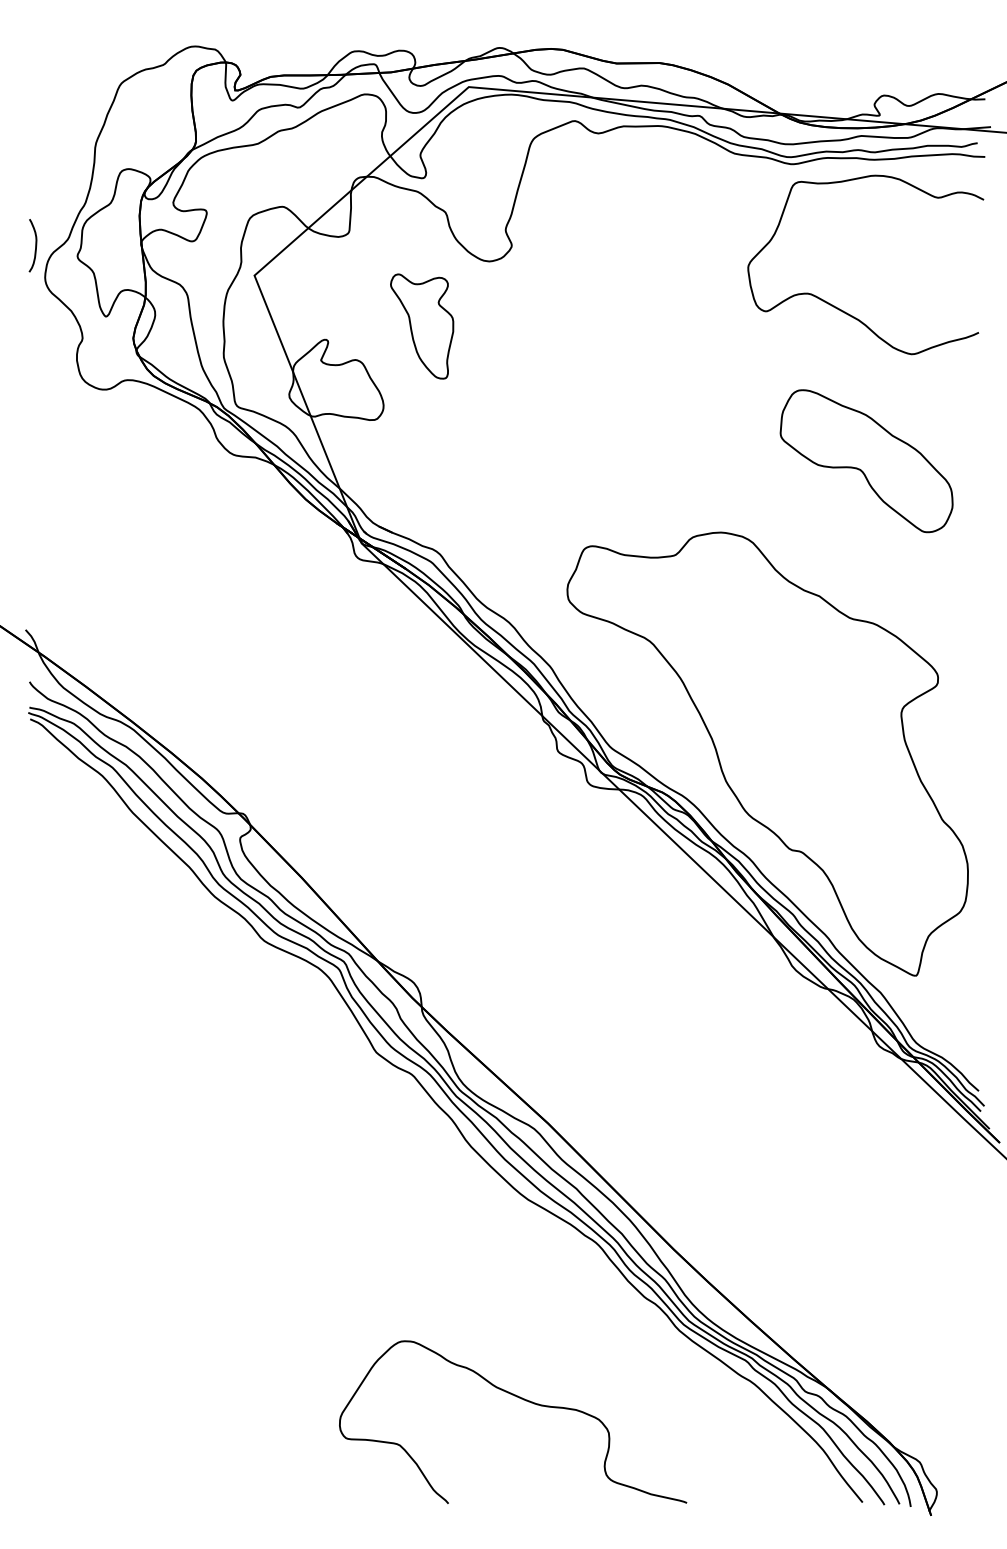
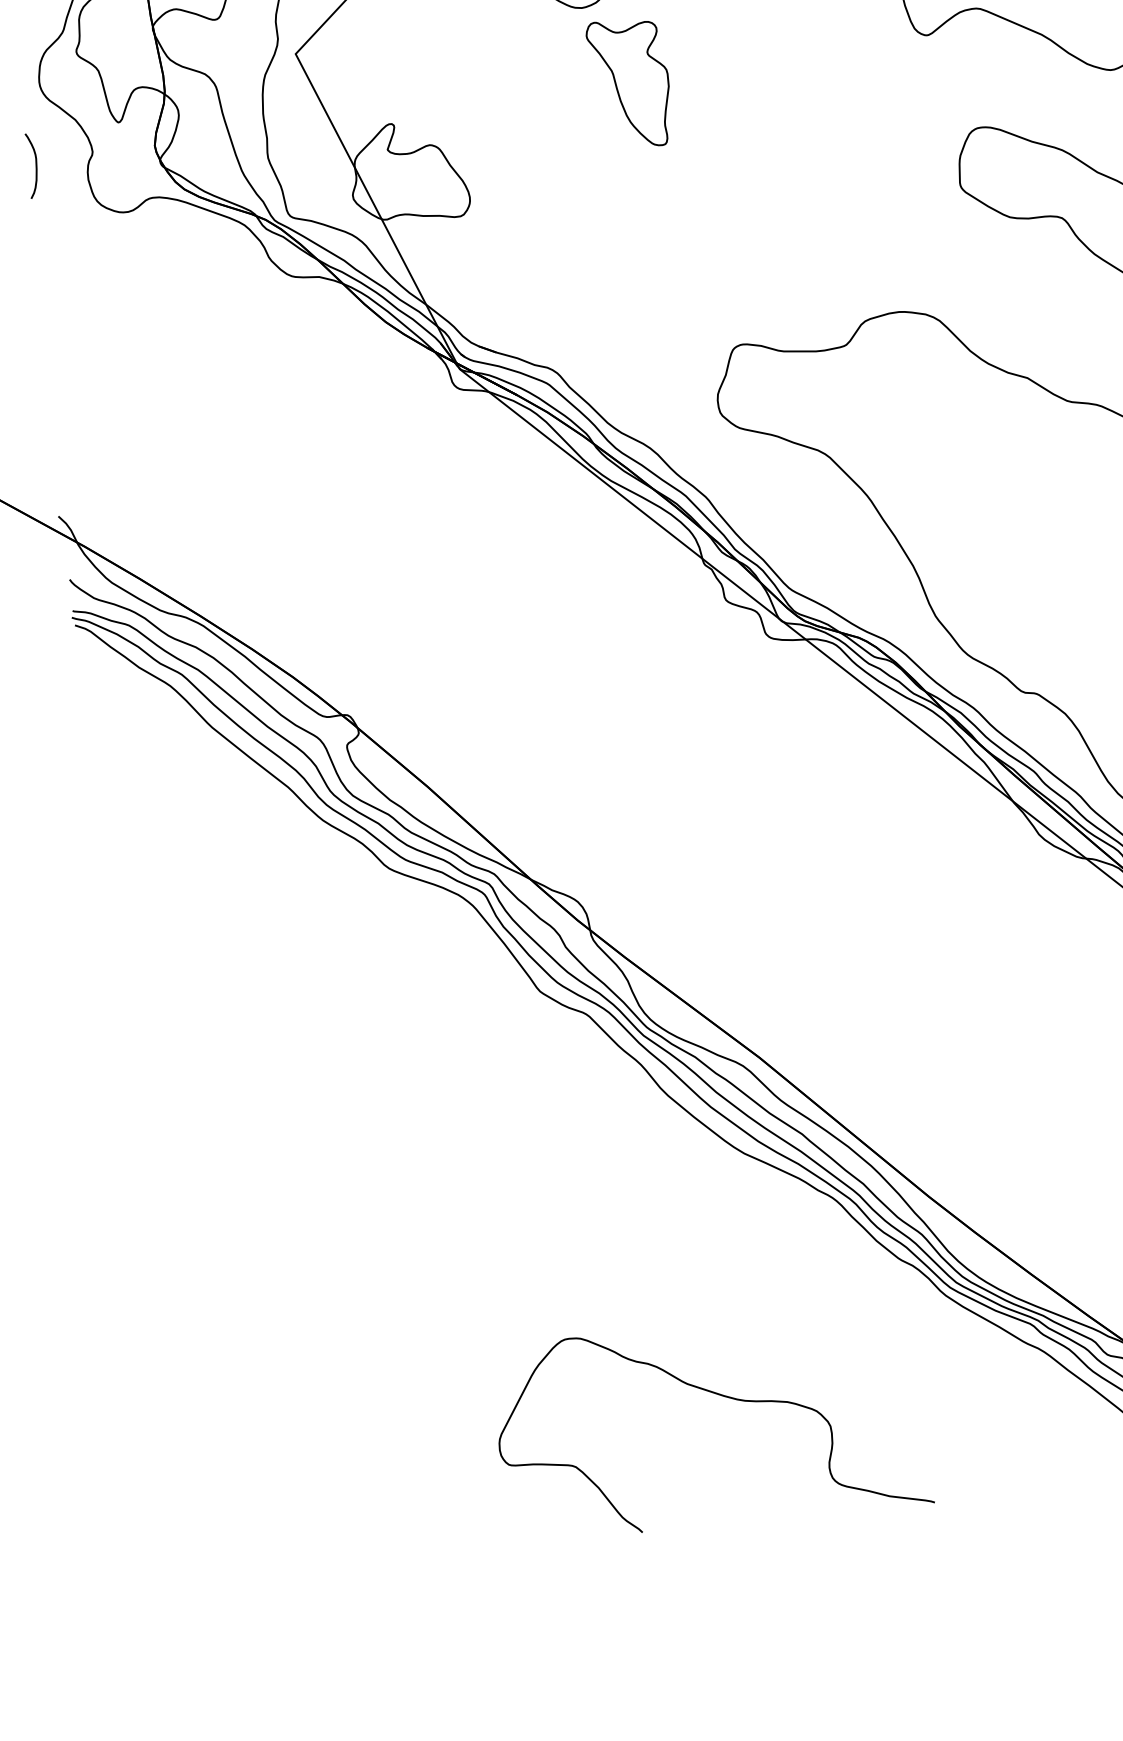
curve: (35, 245) -> (35, 165), moved
part: (422, 326) -> (630, 83), moved
curve: (523, 1400) -> (721, 1396), moved

